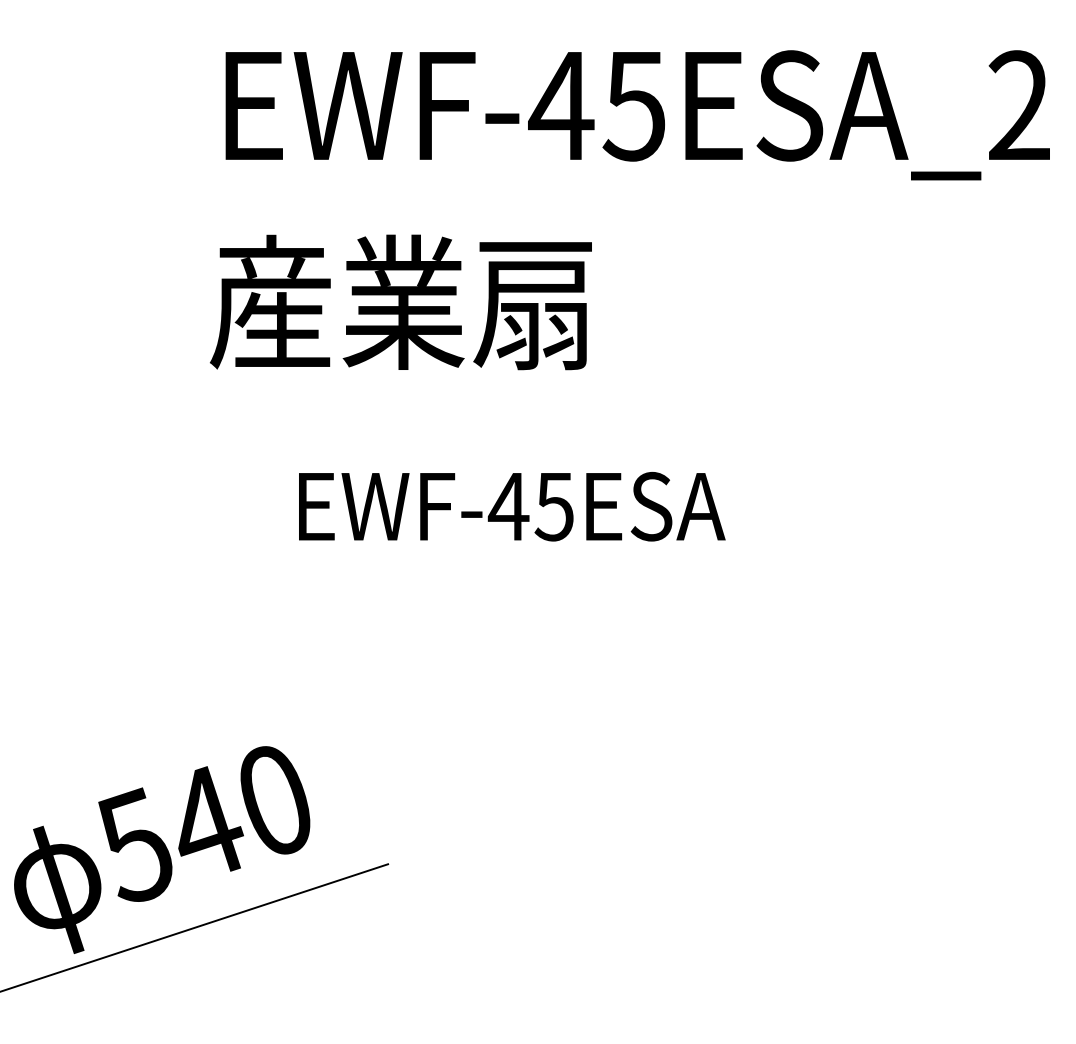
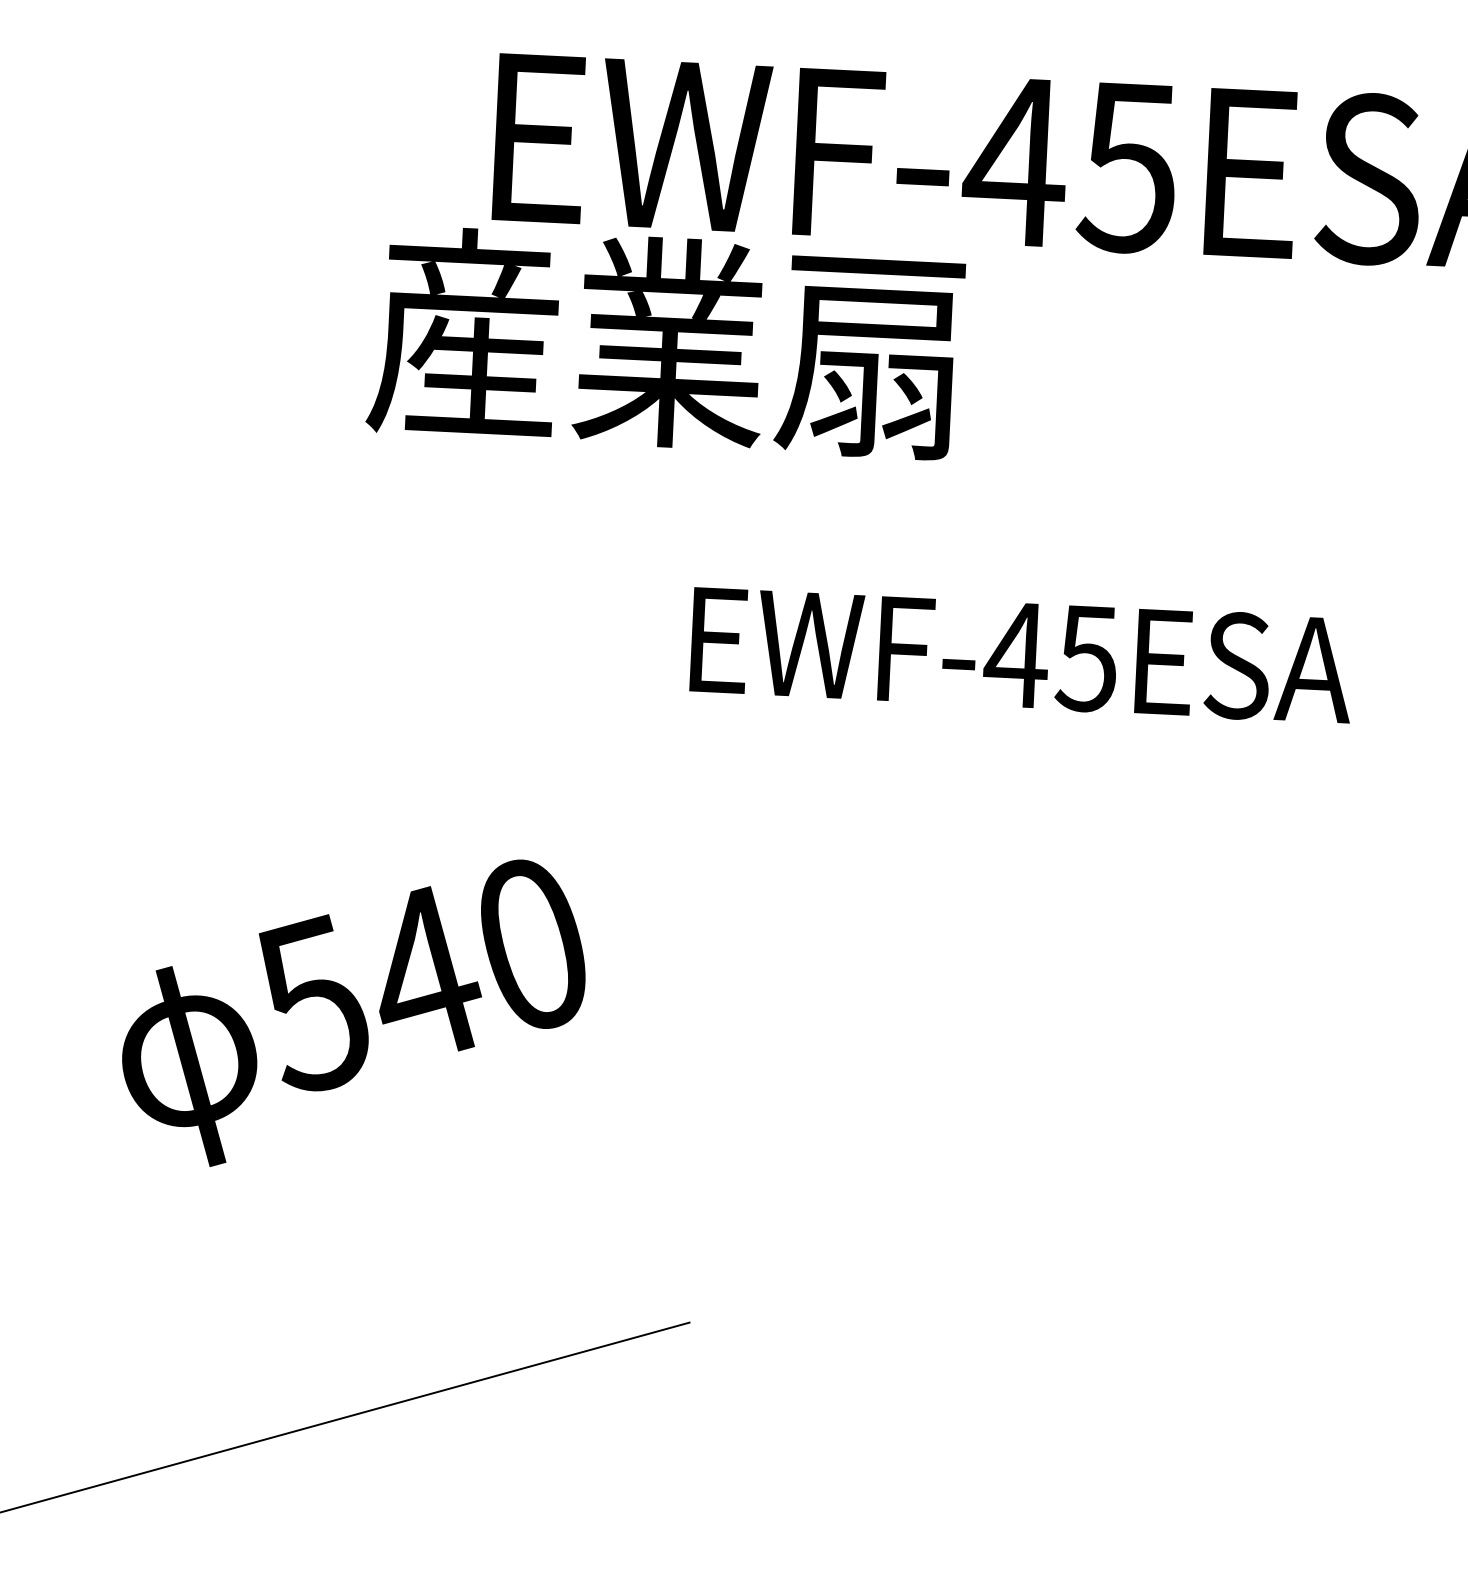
text: (400, 302) -> (665, 342), moved
text: (512, 506) -> (1022, 655), moved
text: (162, 849) -> (354, 1011), moved

